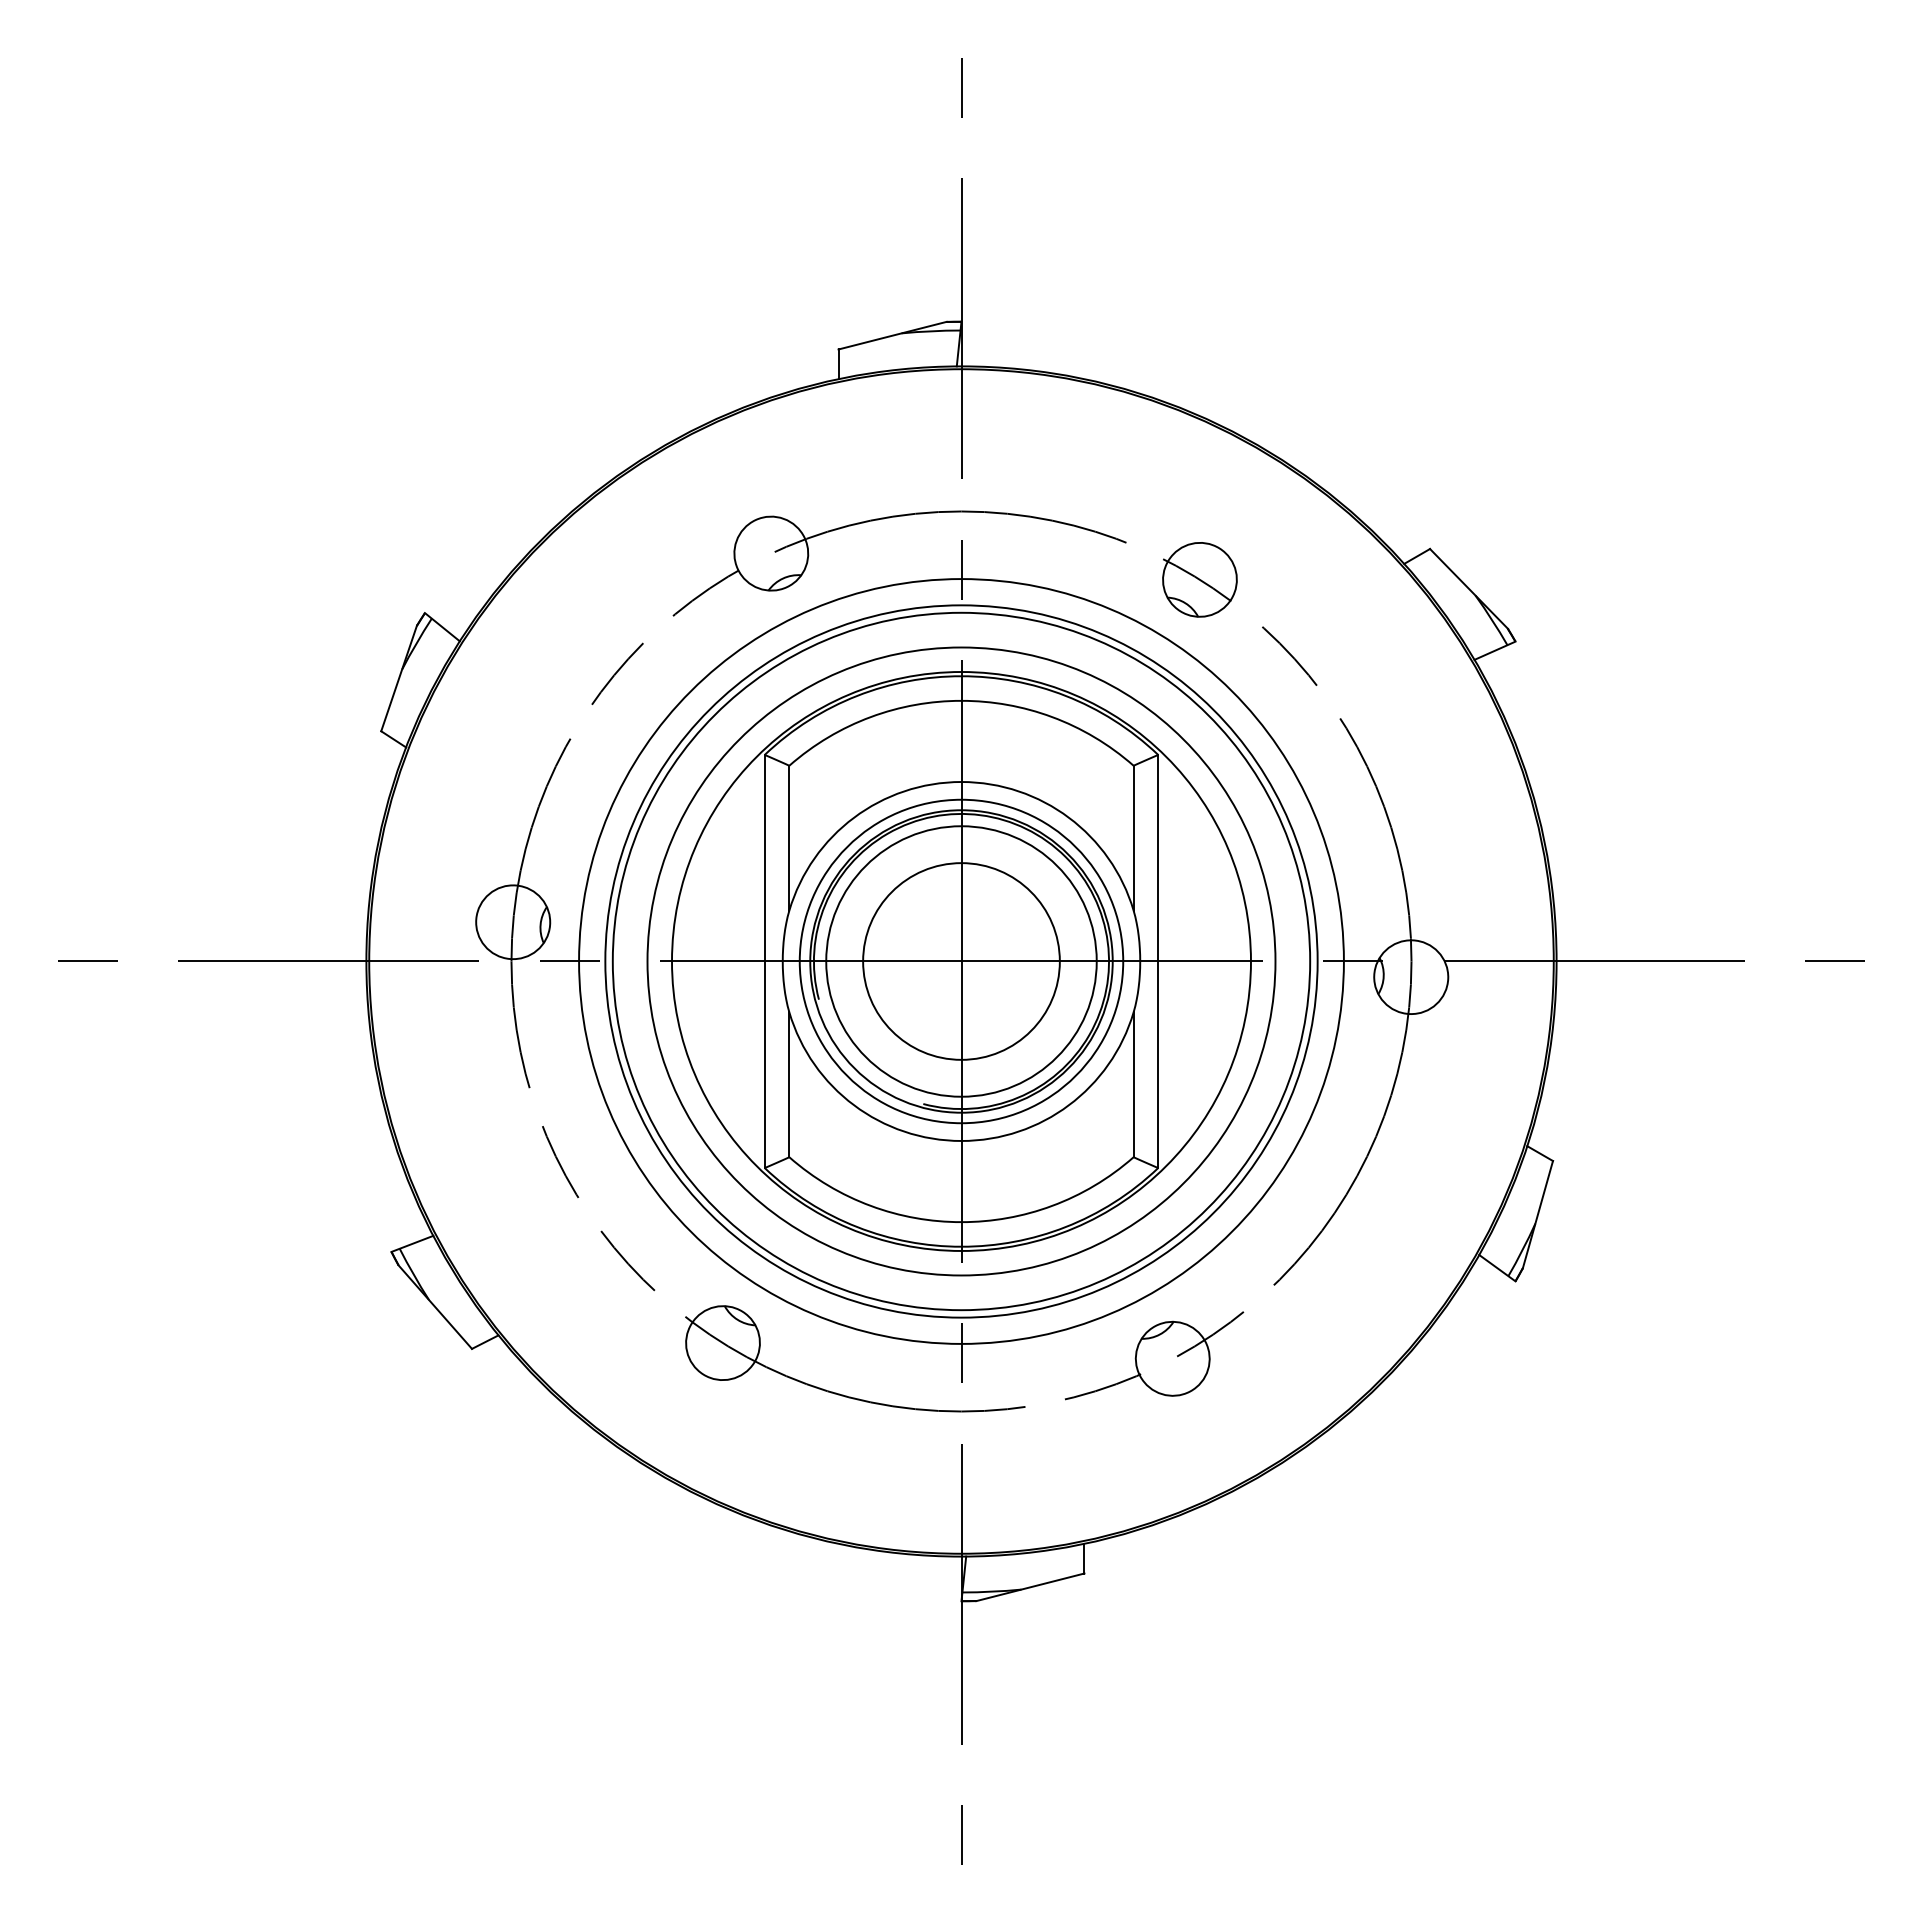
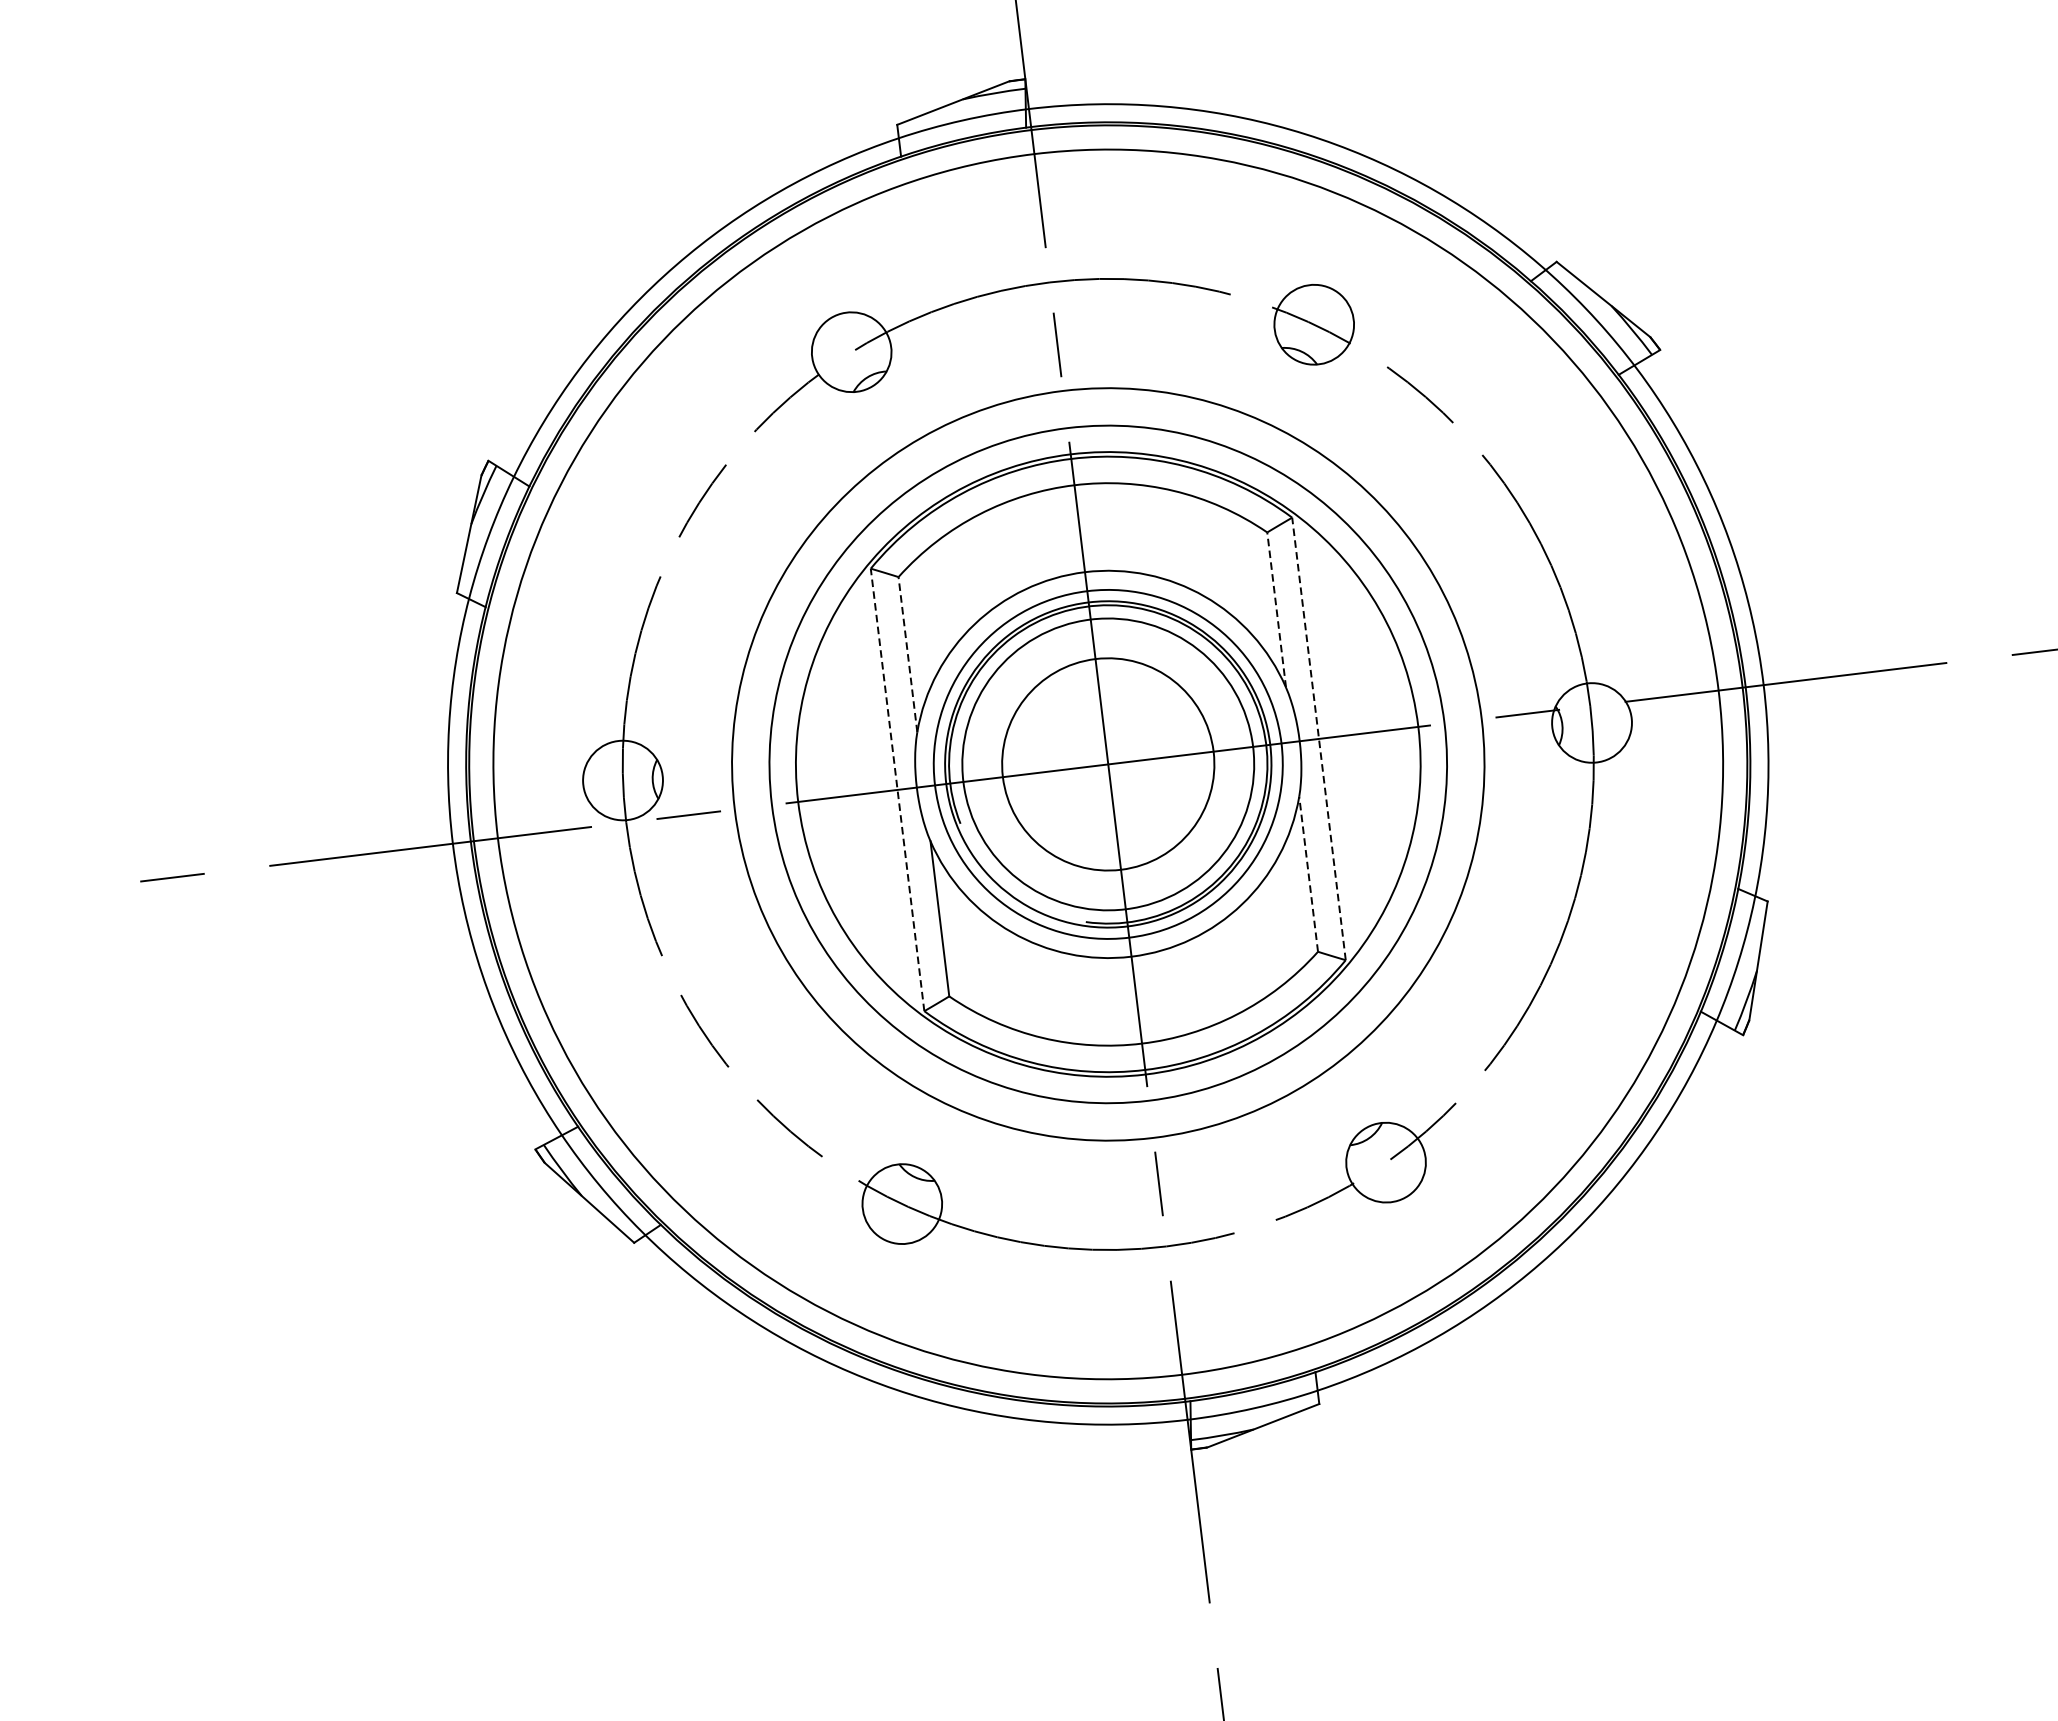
line: (789, 837) -> (907, 653), solid -> dashed
line: (1133, 837) -> (1276, 609), solid -> dashed
line: (764, 961) -> (897, 789), solid -> dashed
circle: (961, 961) -> (1108, 764), size x1.6
circle: (961, 961) -> (1108, 764), size x1.6
line: (1158, 961) -> (1319, 738), solid -> dashed
line: (1133, 1084) -> (1308, 873), solid -> dashed

